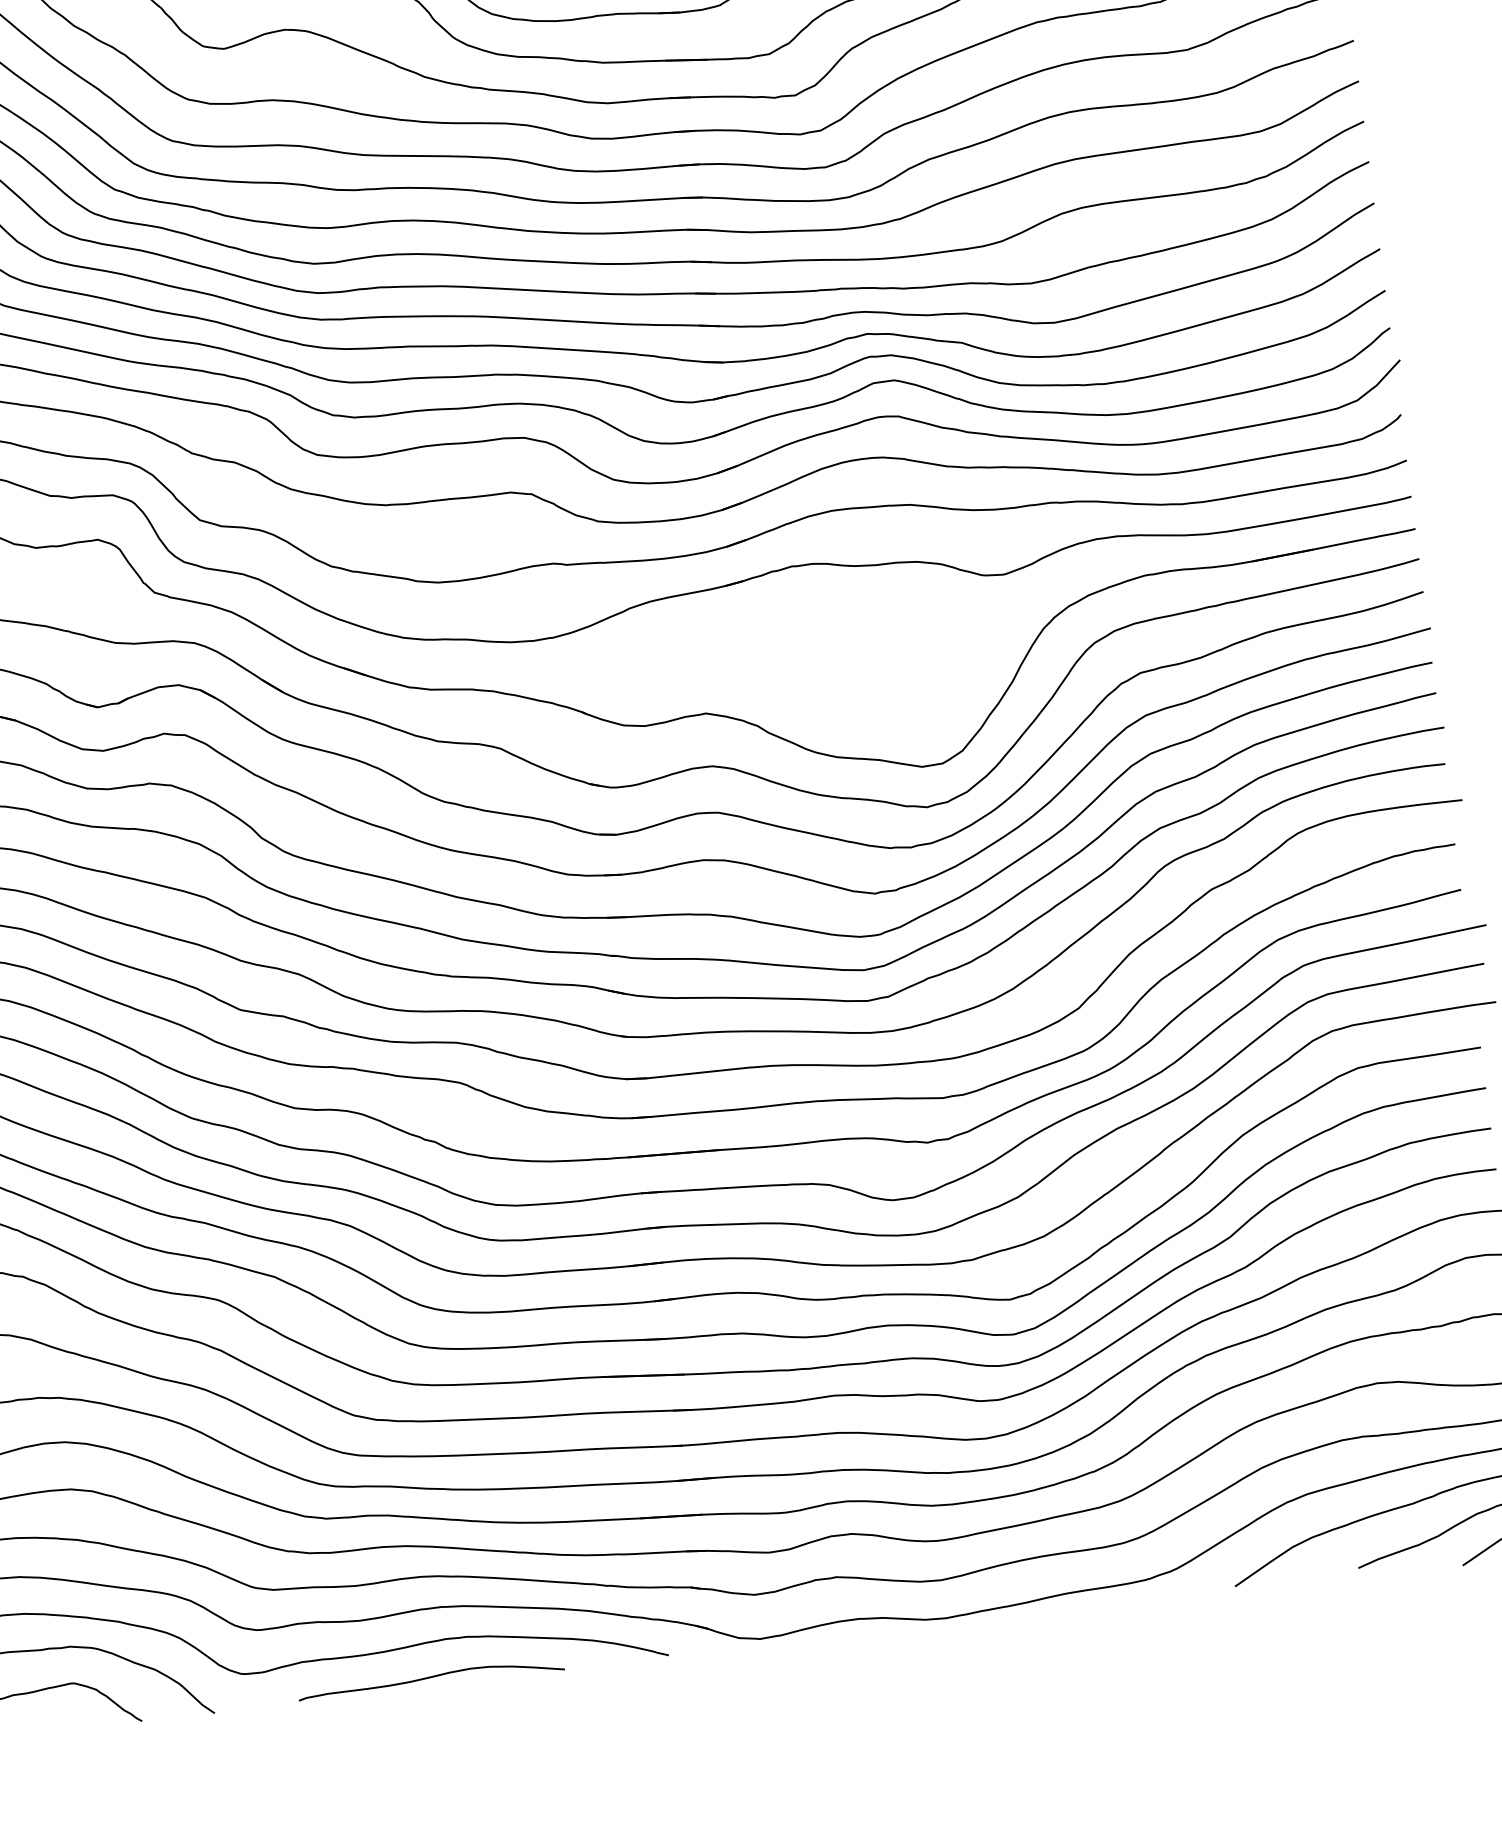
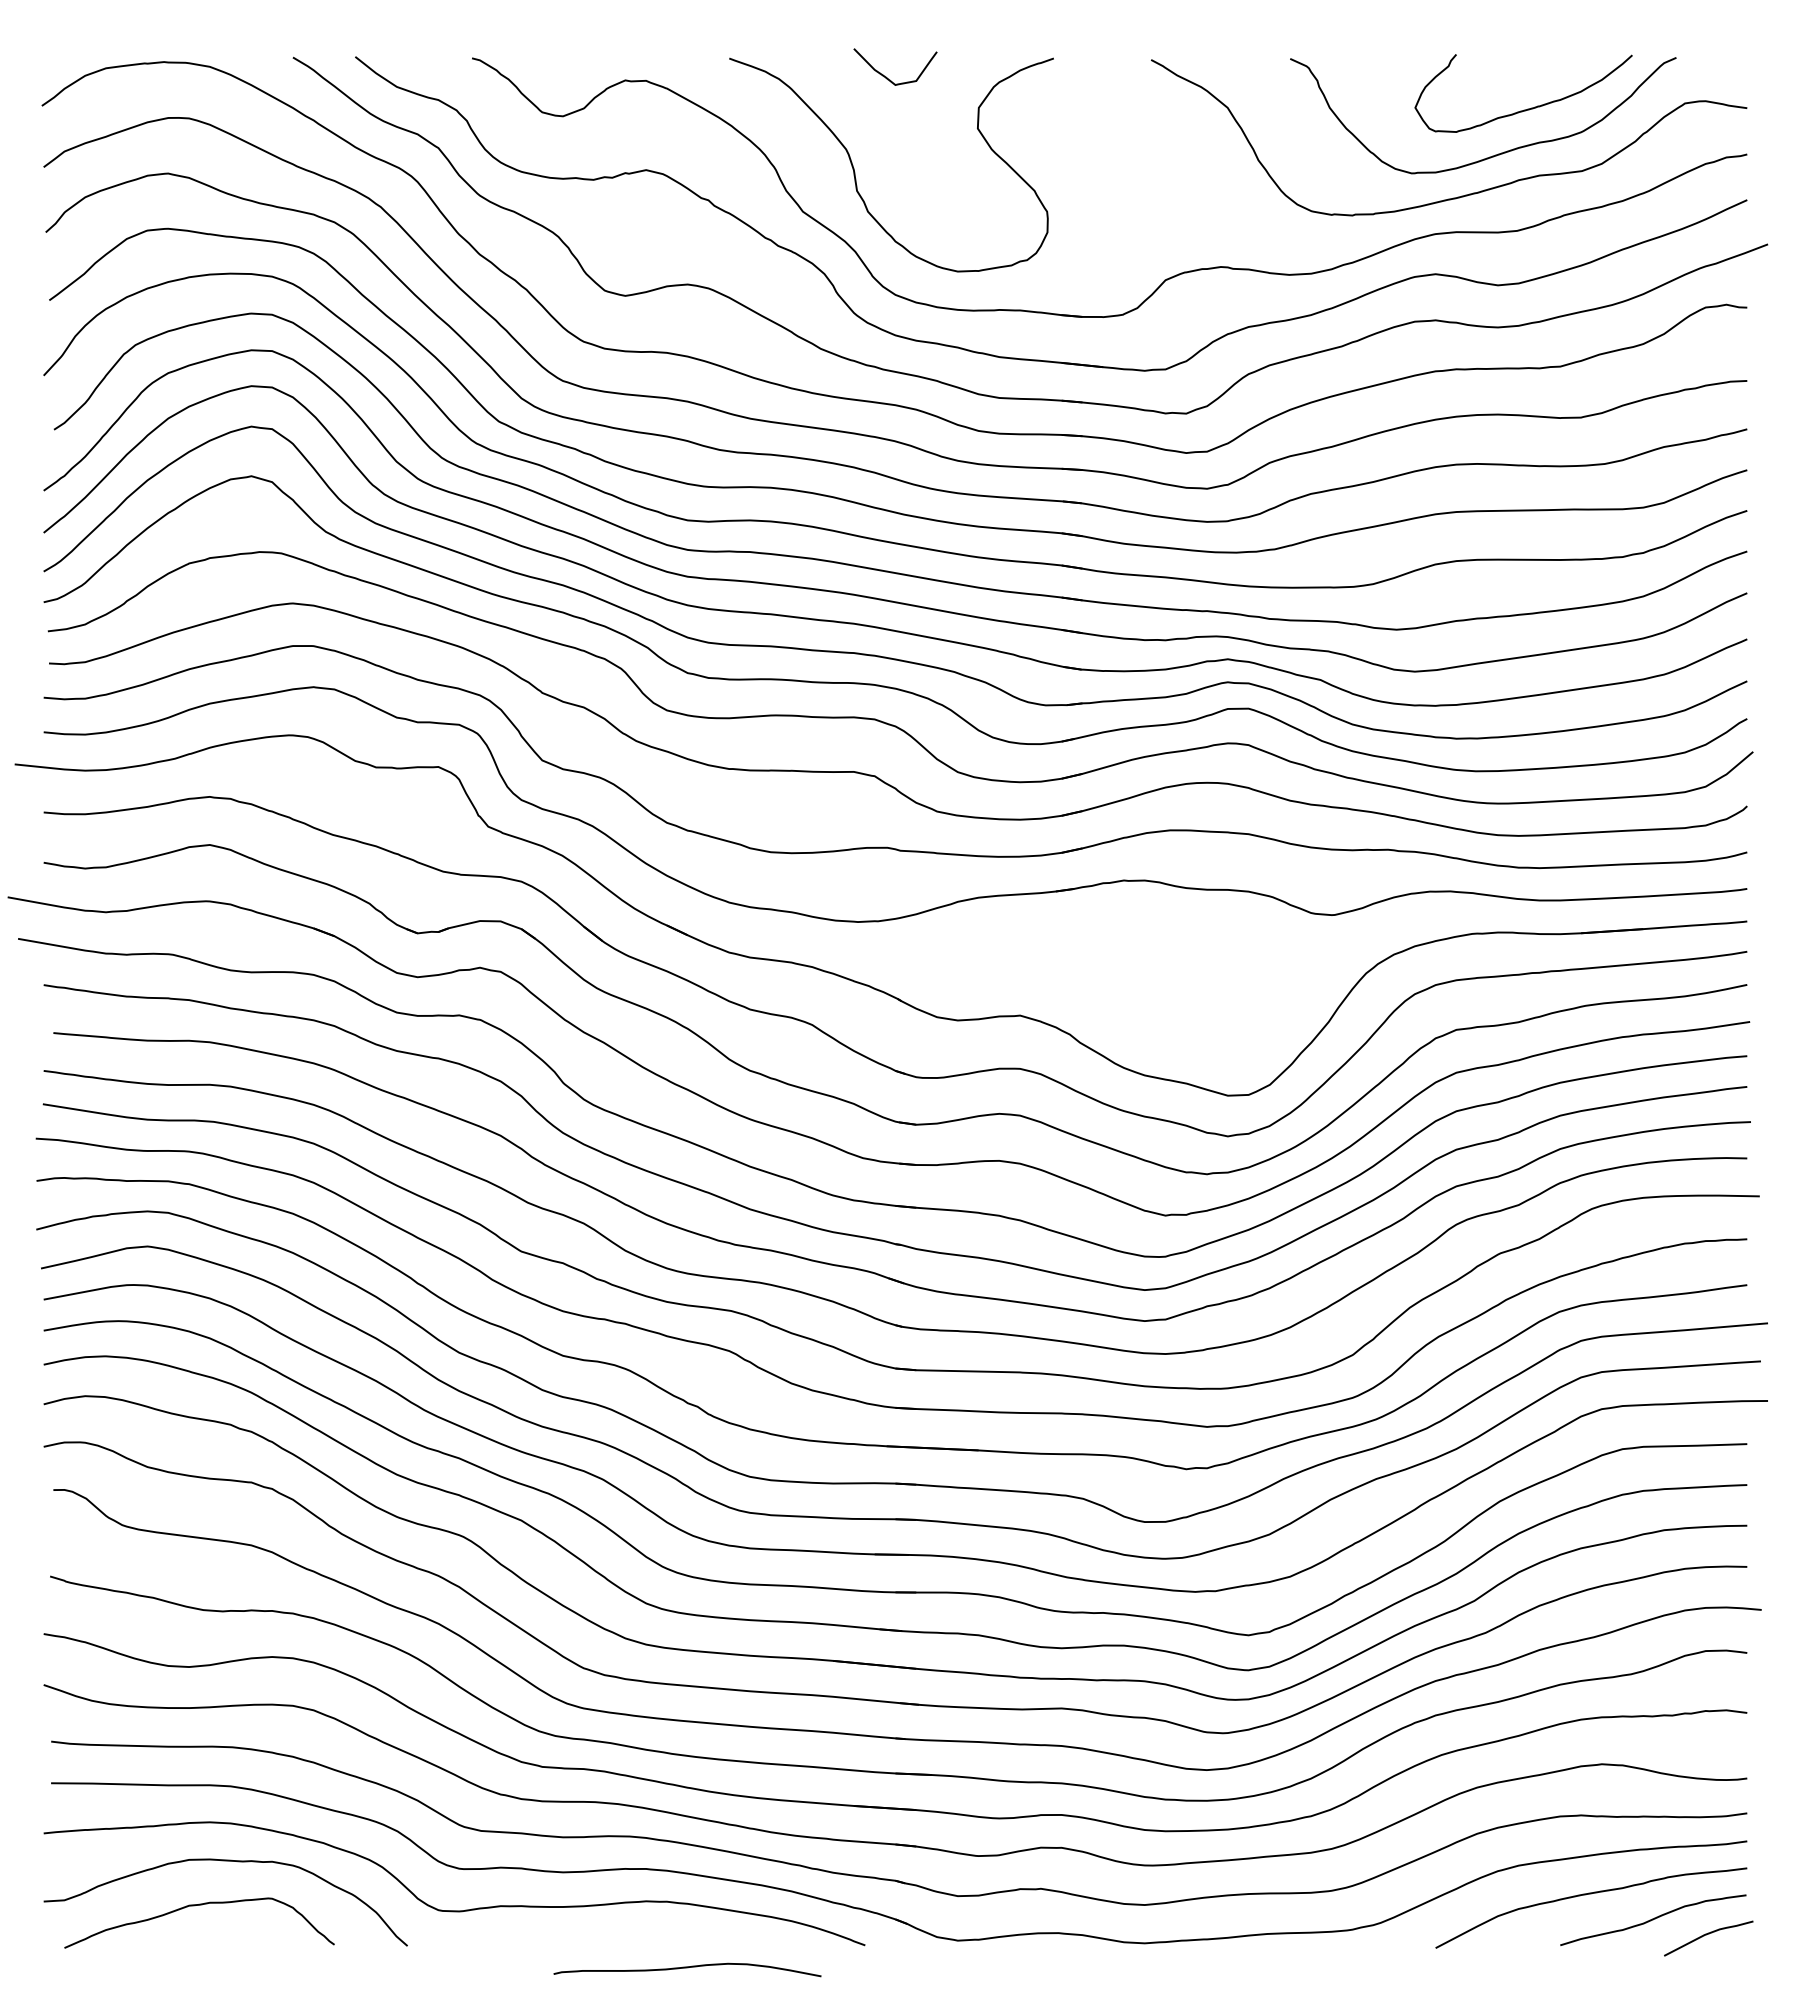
curve: (431, 1678) -> (687, 1968), moved

